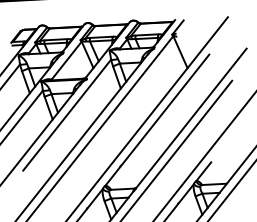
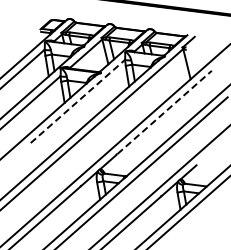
line: (165, 110) -> (164, 112), solid -> dashed
line: (66, 115) -> (77, 101), solid -> dashed

